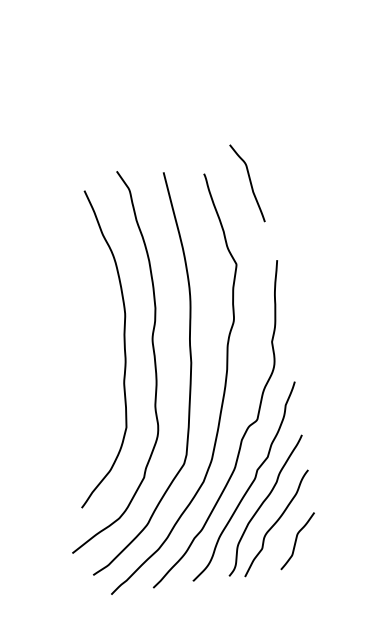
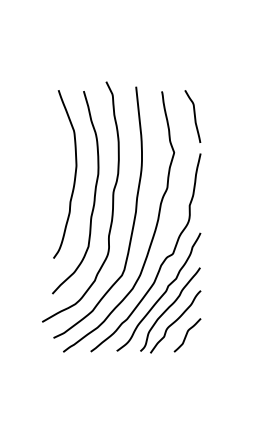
curve: (250, 182) -> (194, 116), moved
curve: (88, 320) -> (74, 174), added

